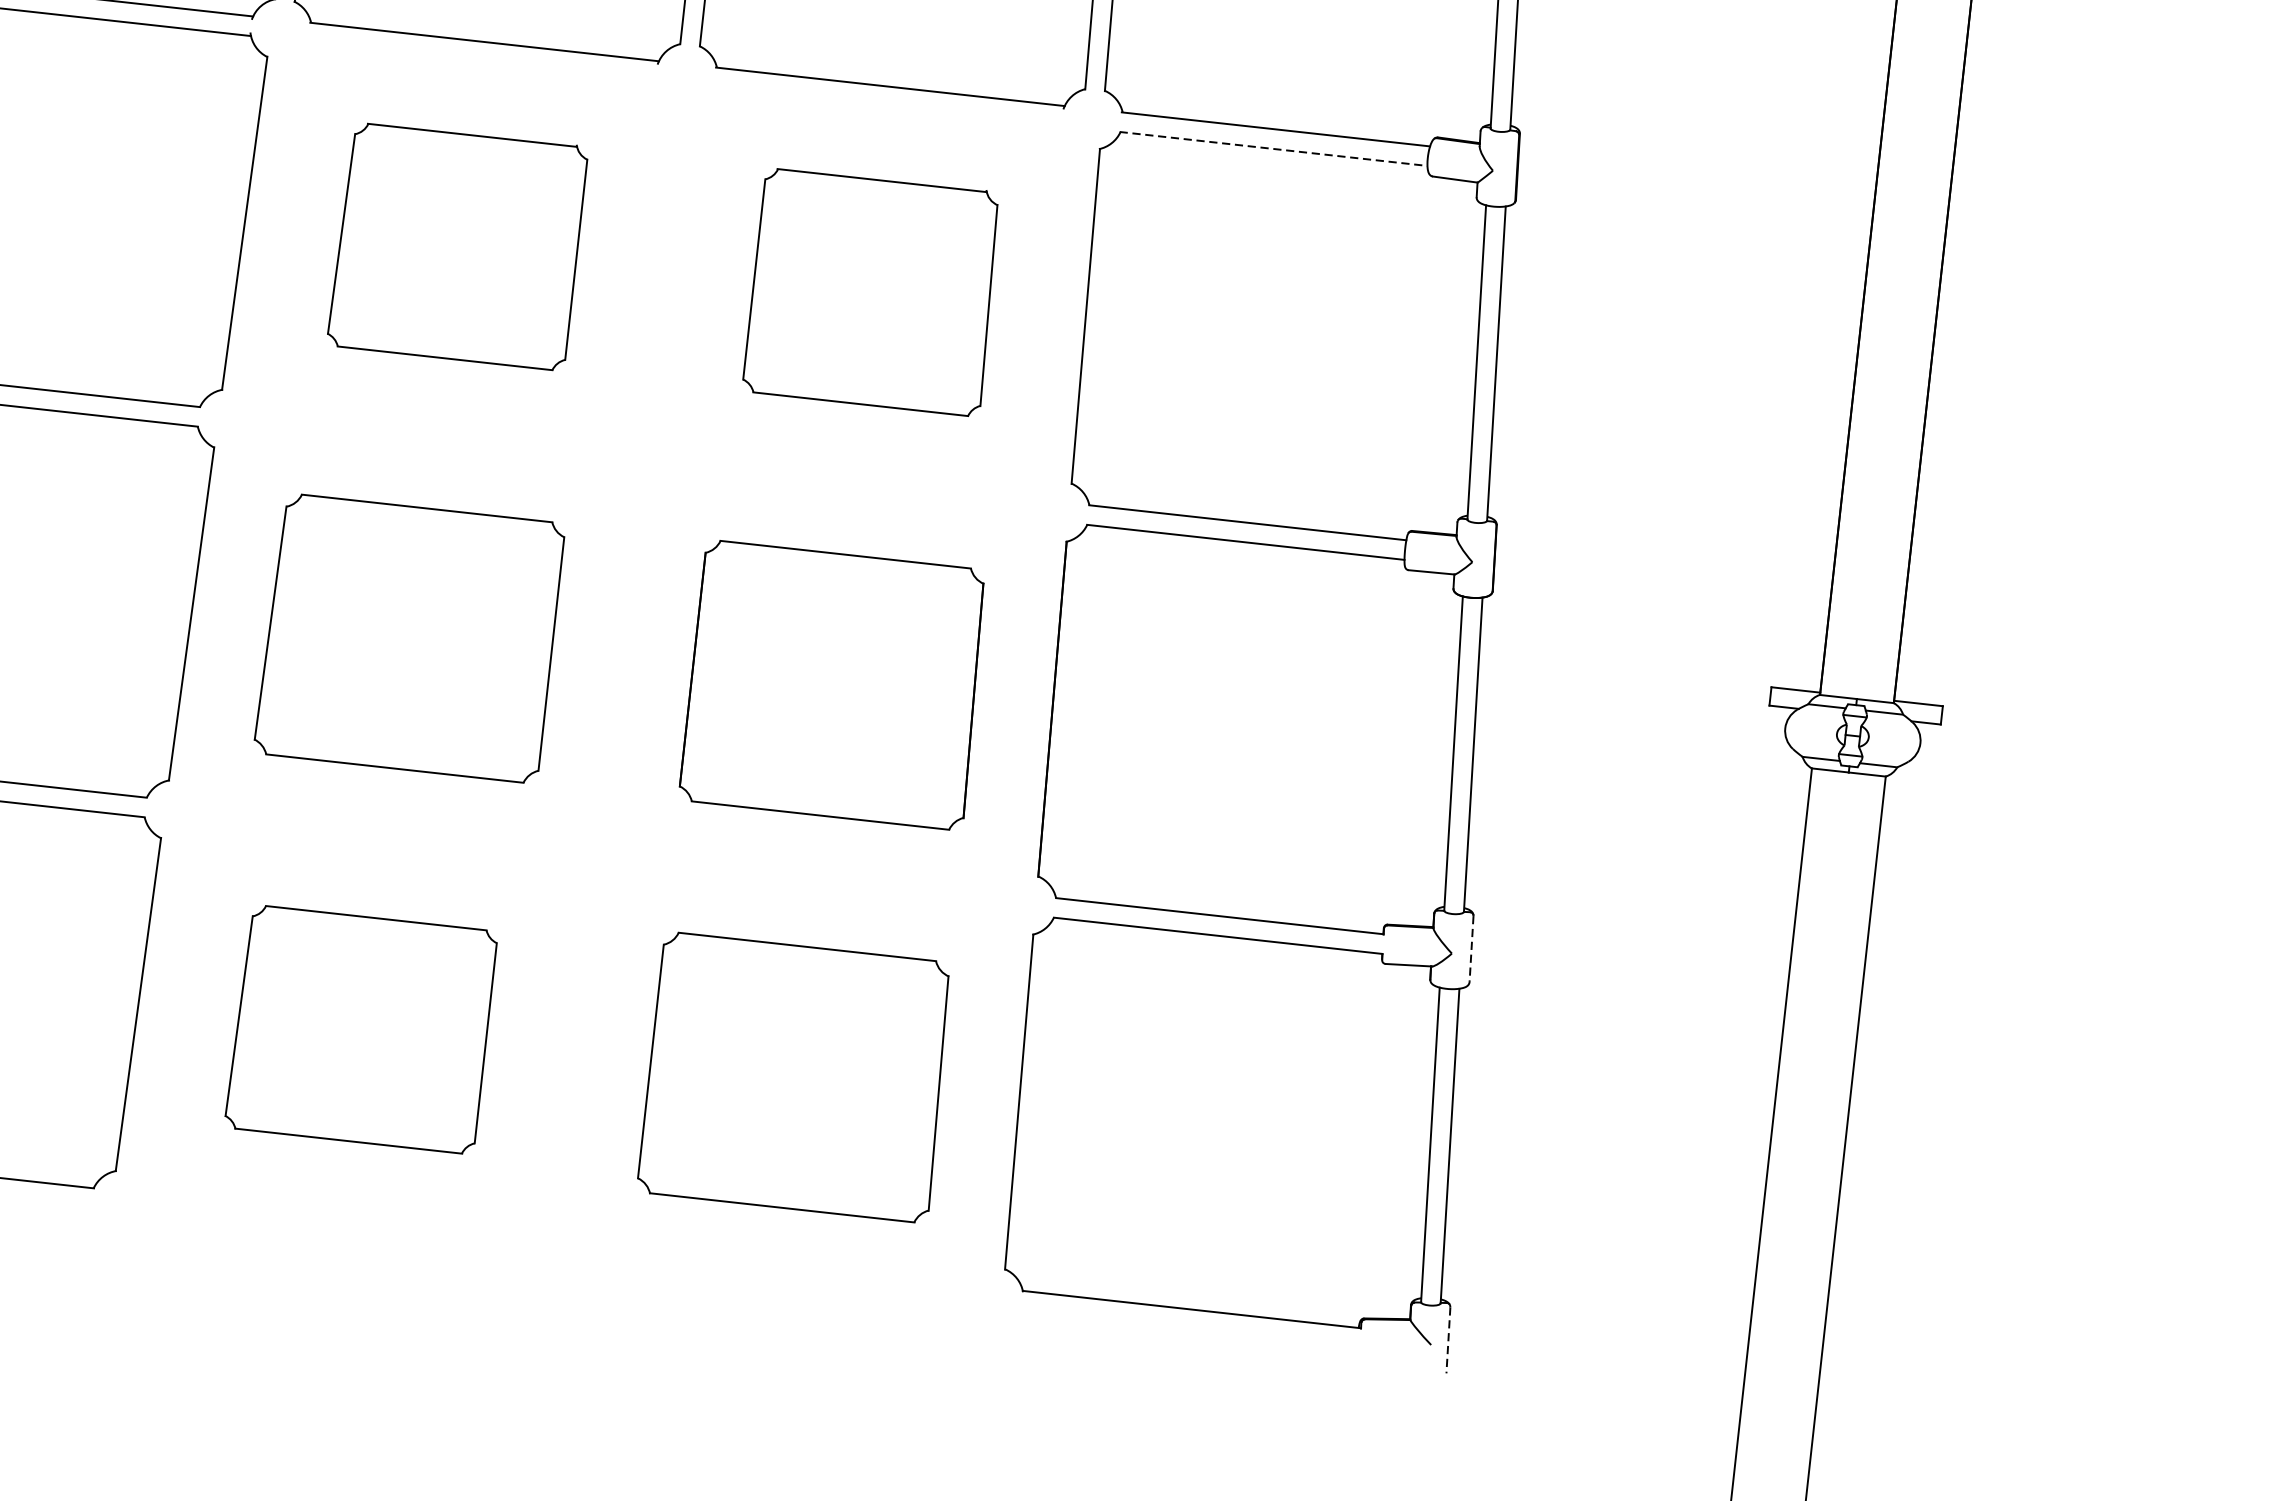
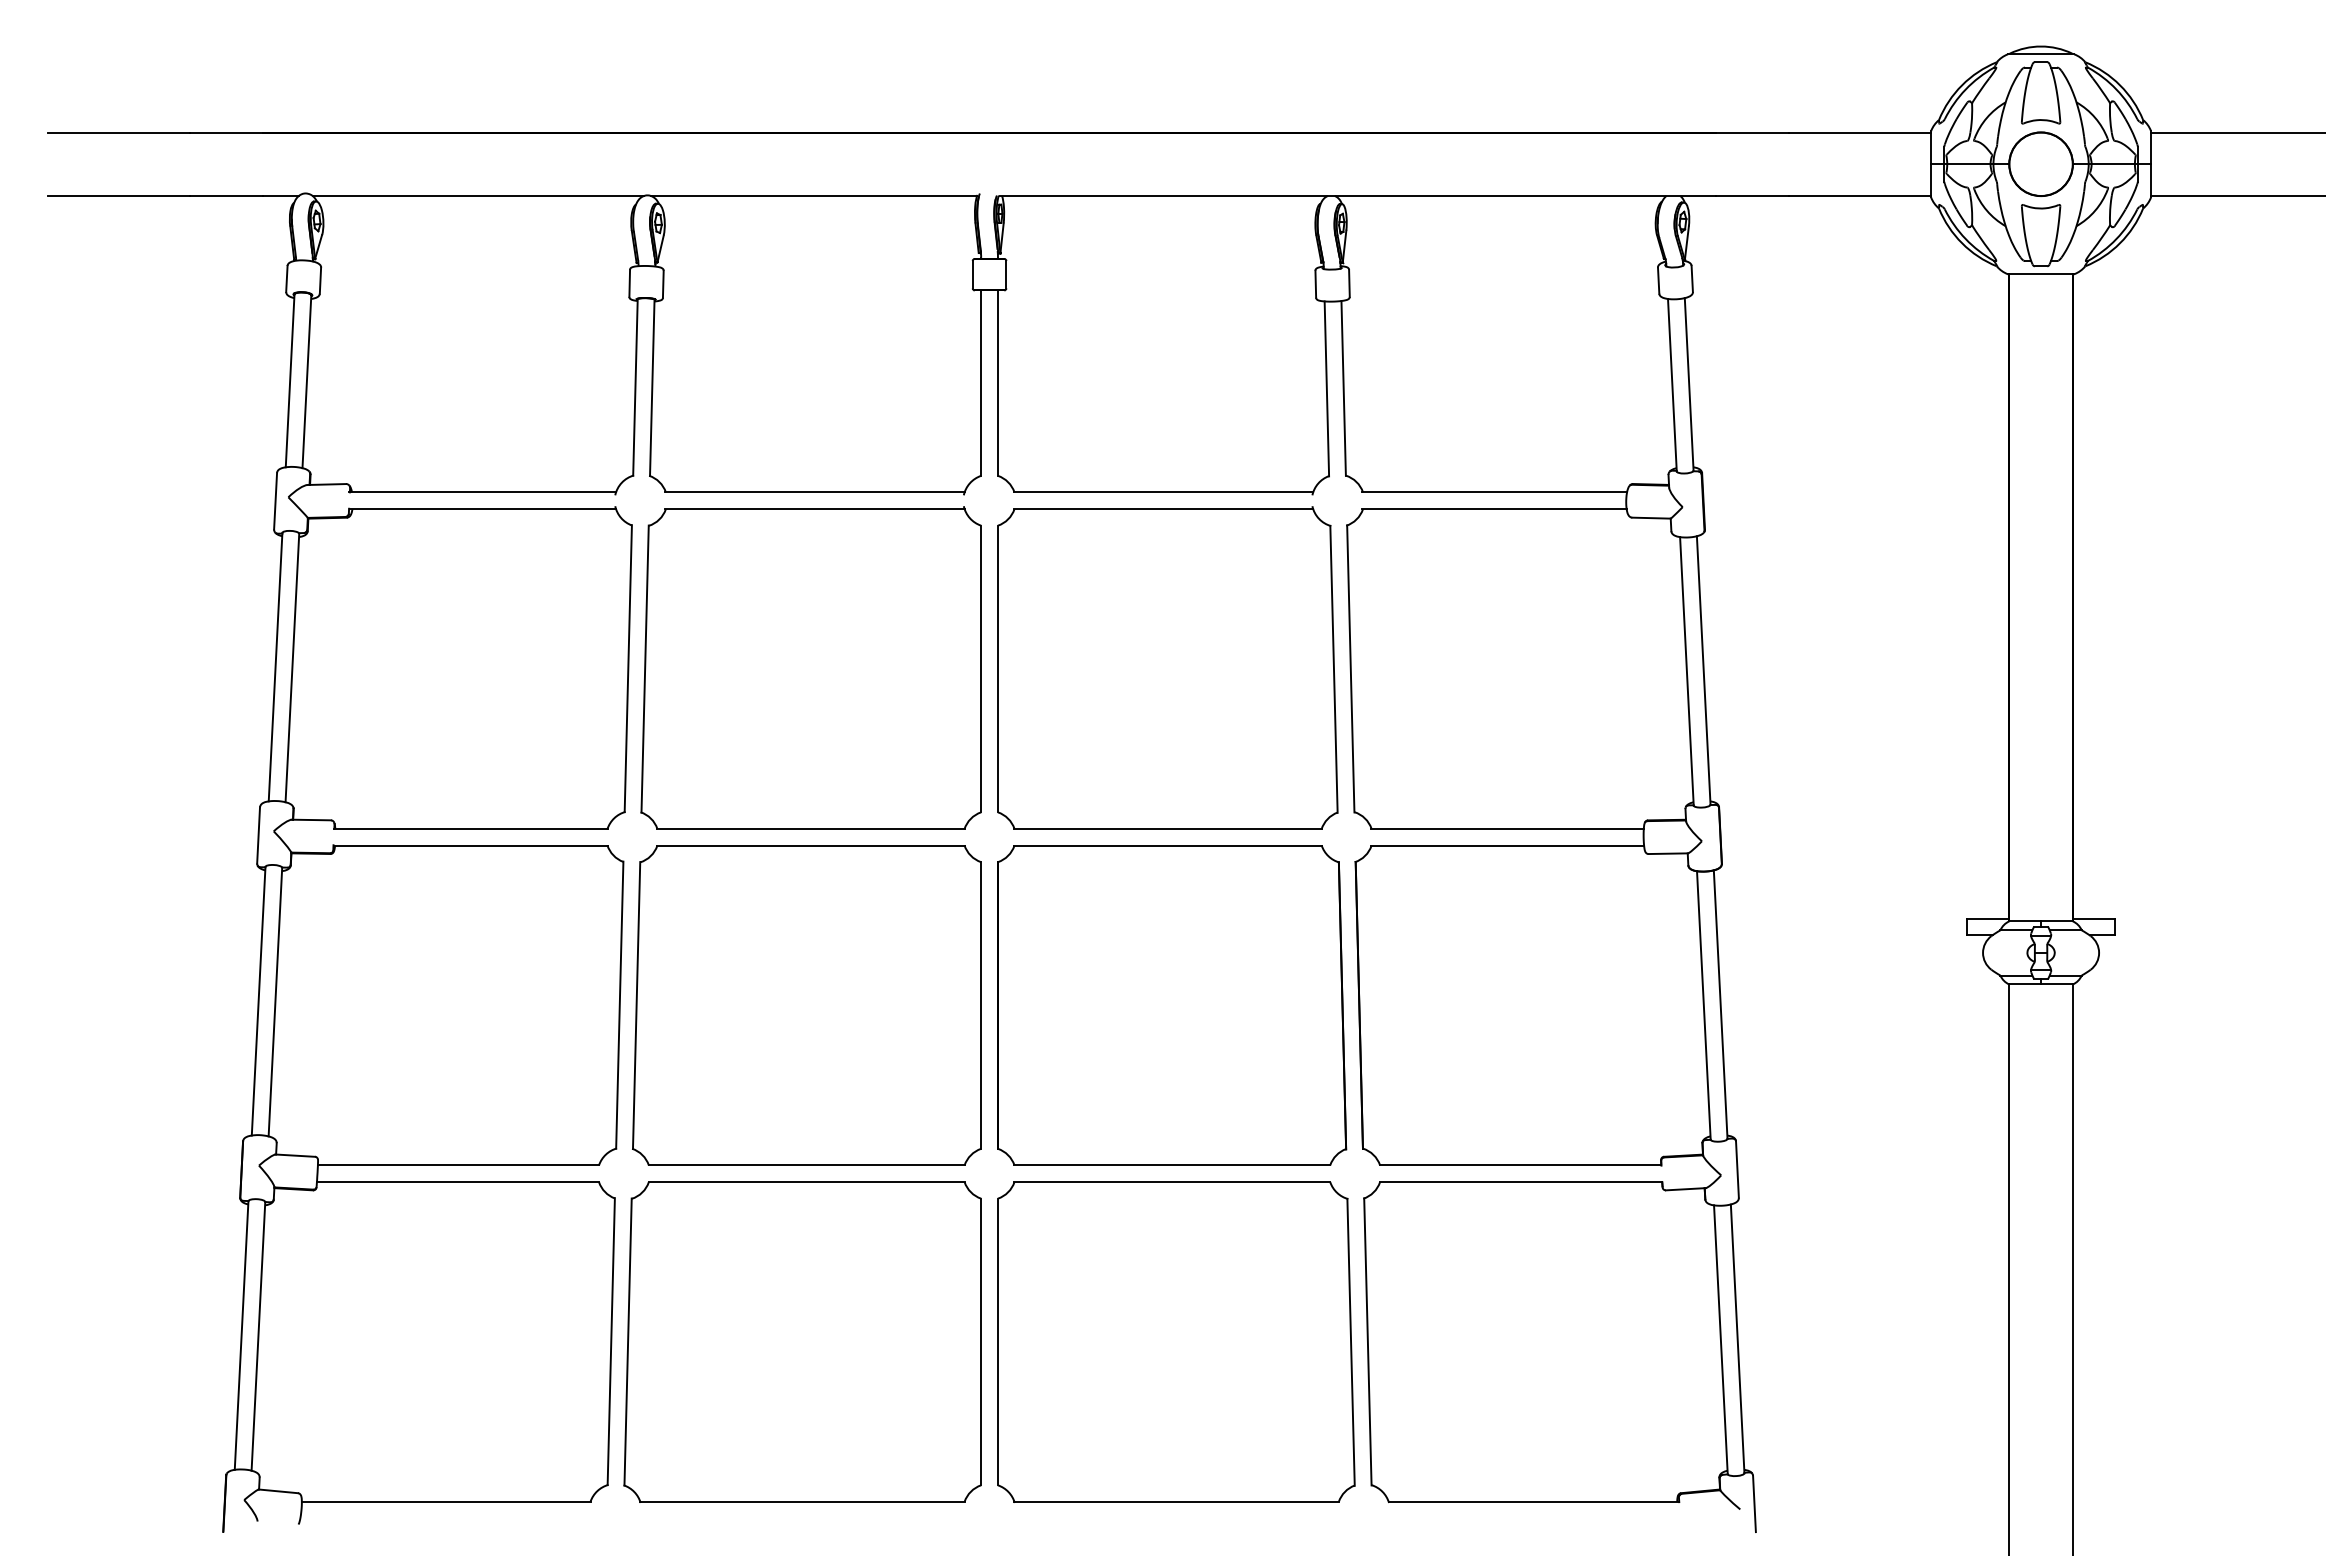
line: (1273, 149) -> (1494, 509), dashed -> solid
part: (457, 245) -> (810, 667), size x1.67
part: (872, 291) -> (1167, 667), size x1.67
part: (408, 638) -> (806, 1005), size x1.43
part: (834, 685) -> (1172, 1005), size x1.43
line: (1471, 950) -> (1737, 1170), dashed -> solid
part: (361, 1028) -> (802, 1341), size x1.67
part: (796, 1077) -> (1176, 1341), size x1.43
line: (1448, 1341) -> (1754, 1504), dashed -> solid

